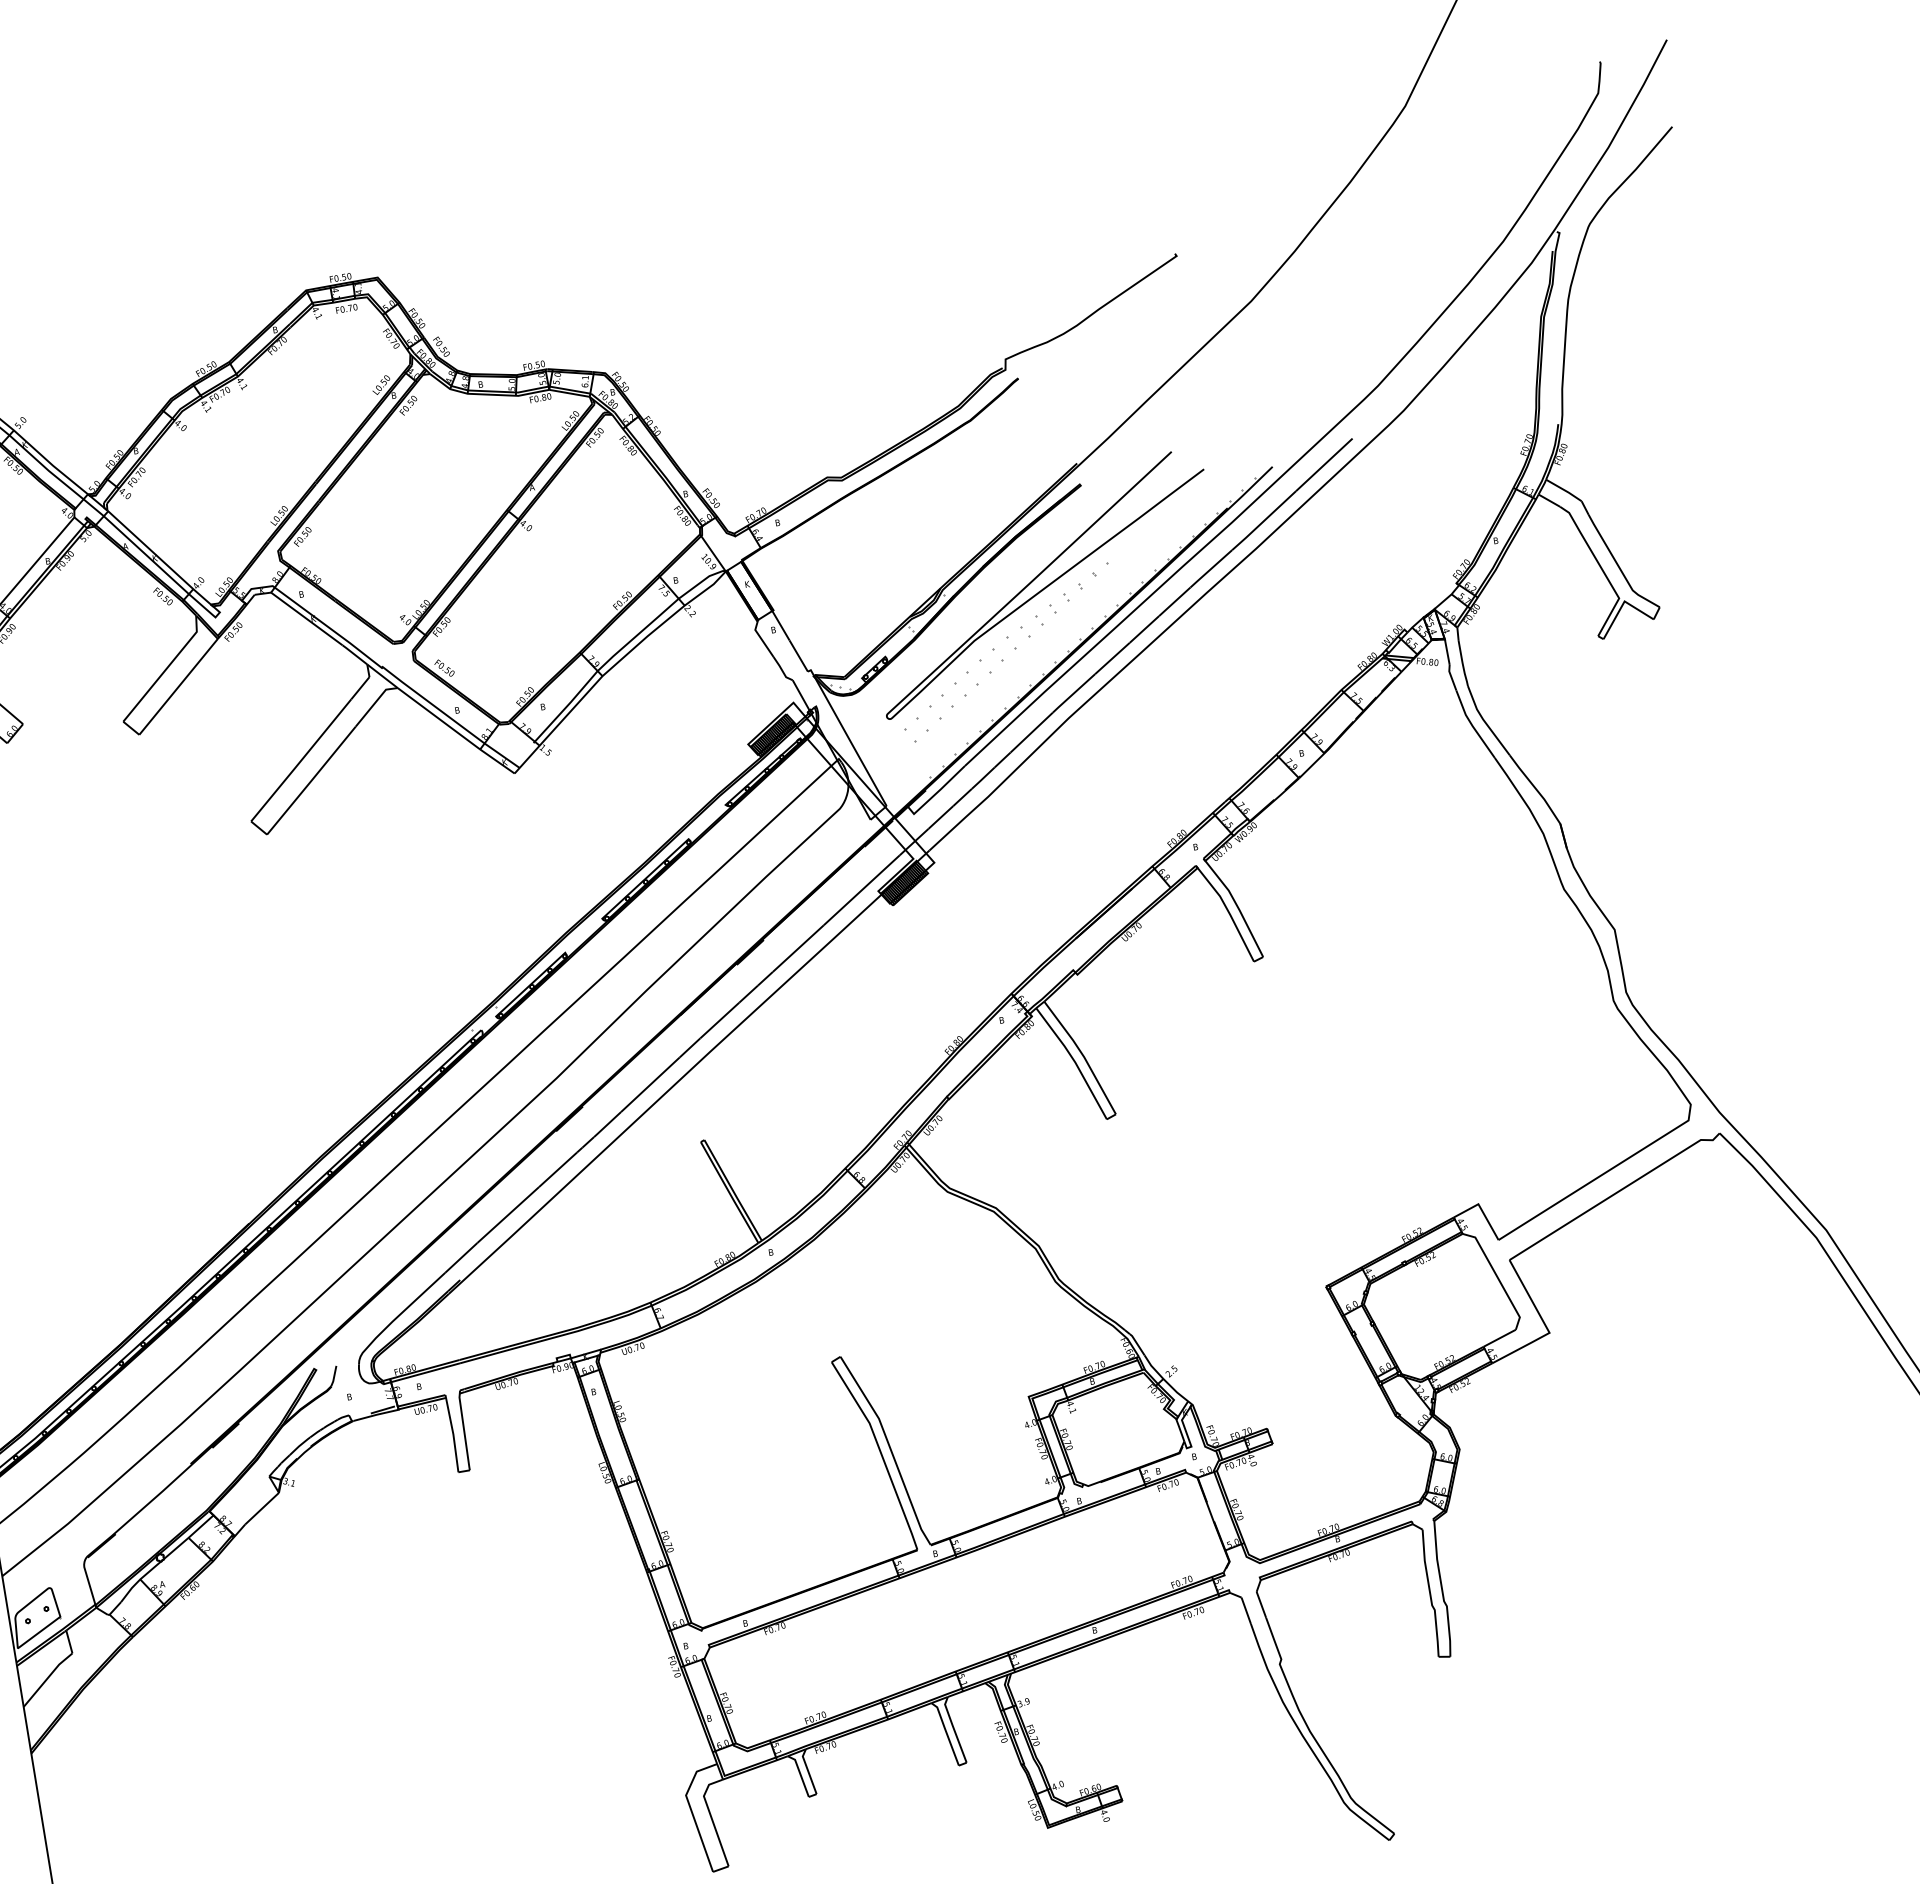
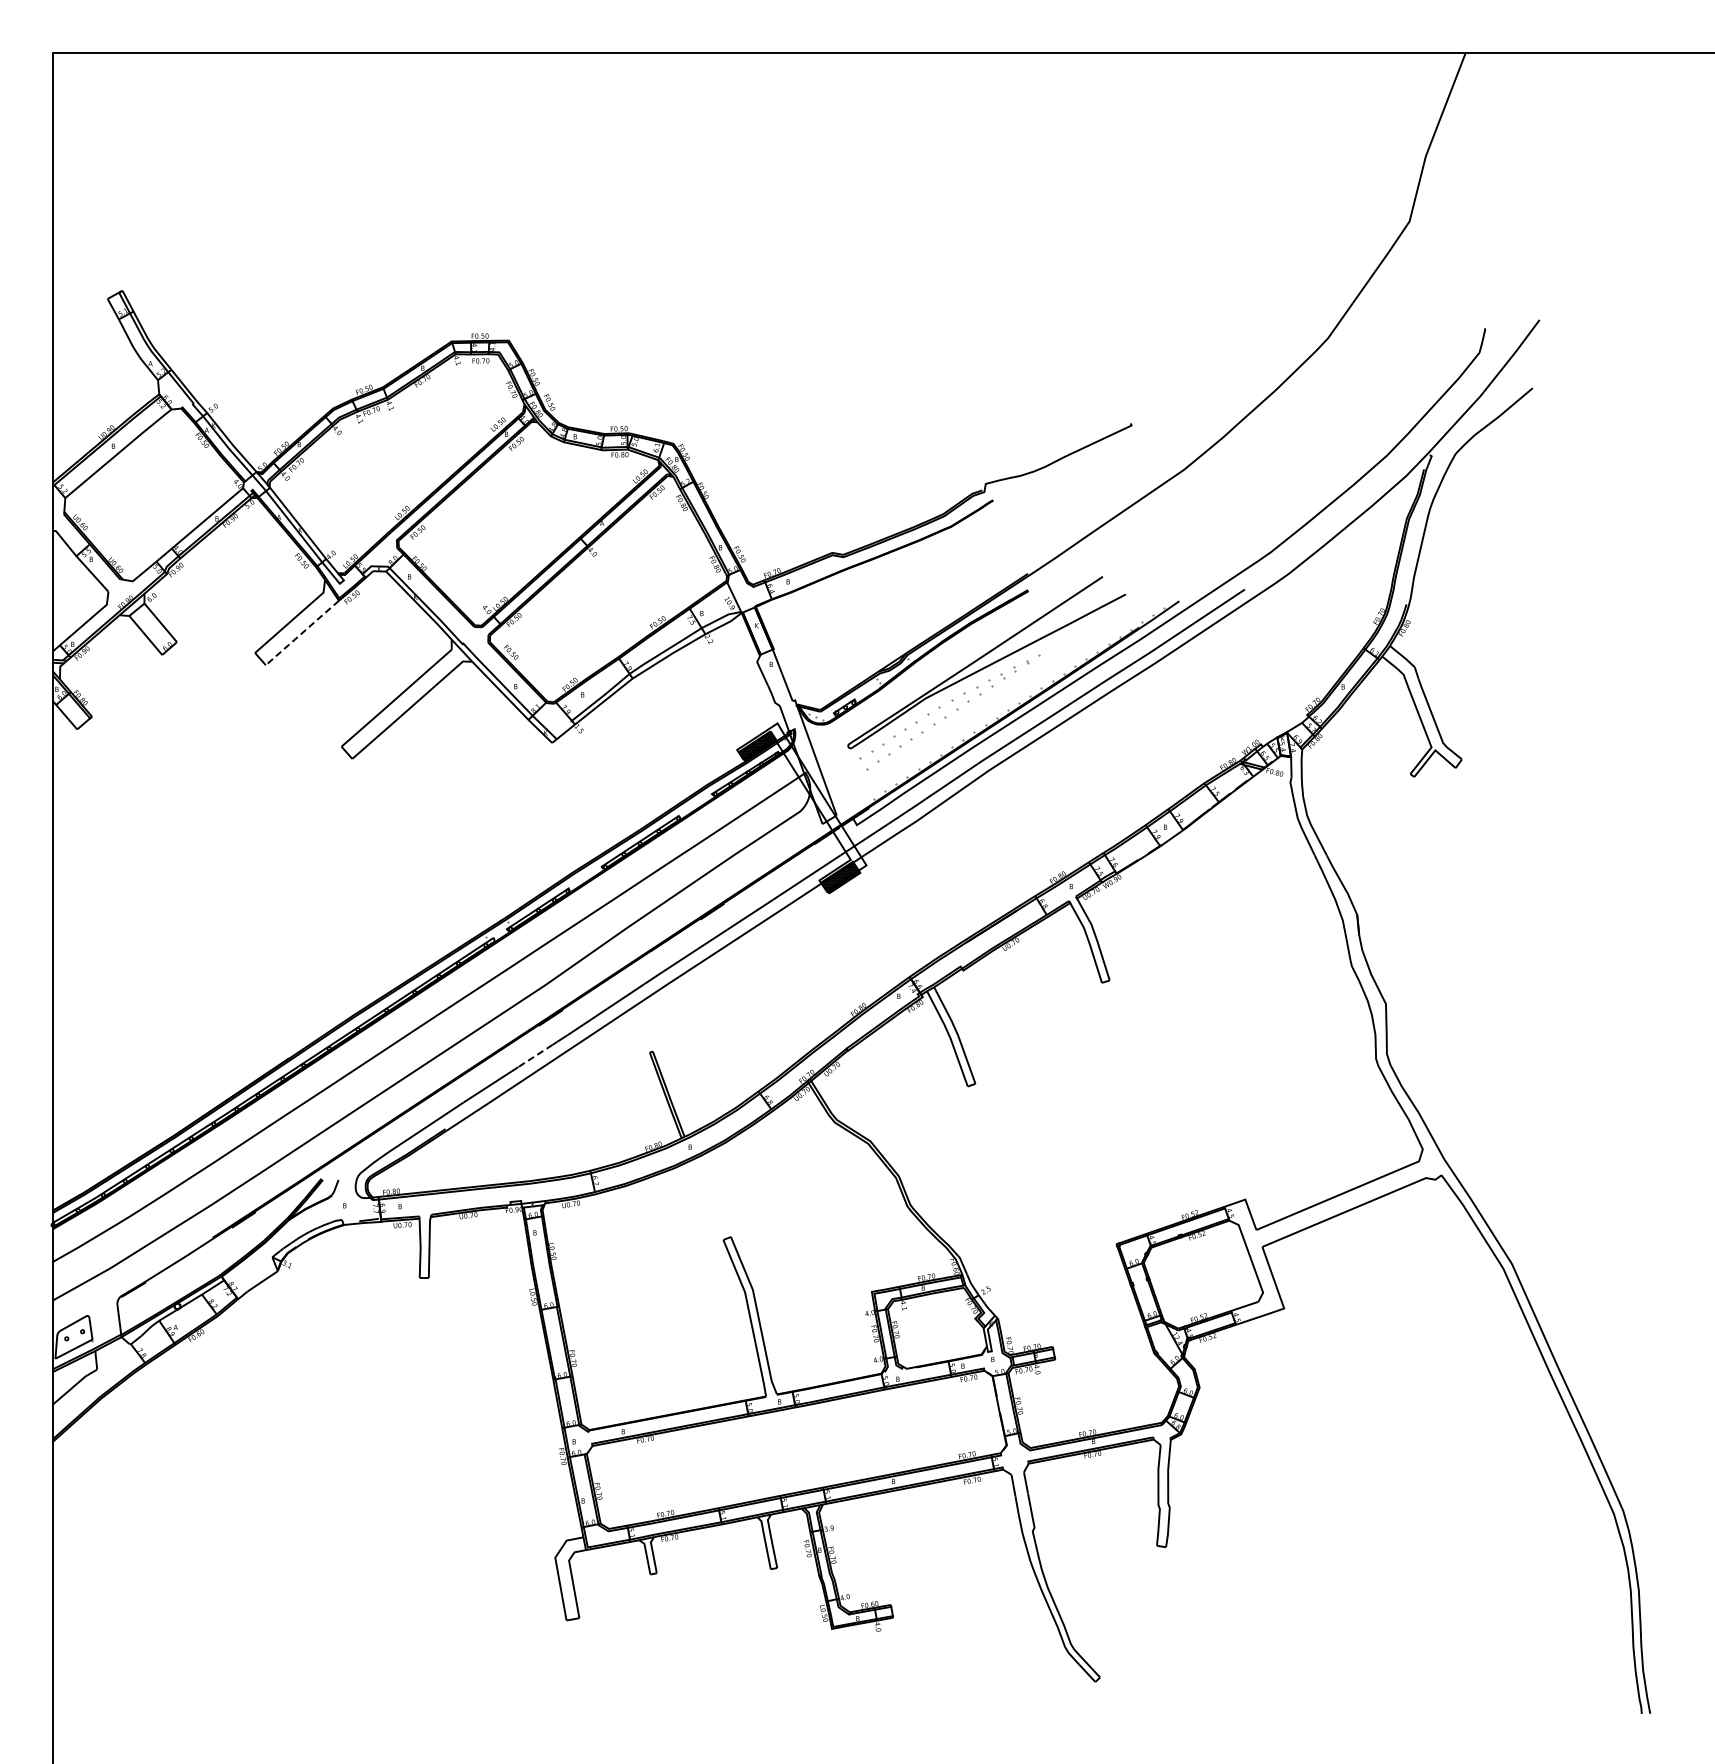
line: (178, 687) -> (302, 633), solid -> dashed
line: (558, 1170) -> (535, 1056), solid -> dashed

